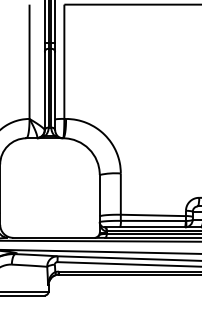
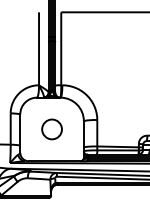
circle: (49, 188) -> (51, 129), added

